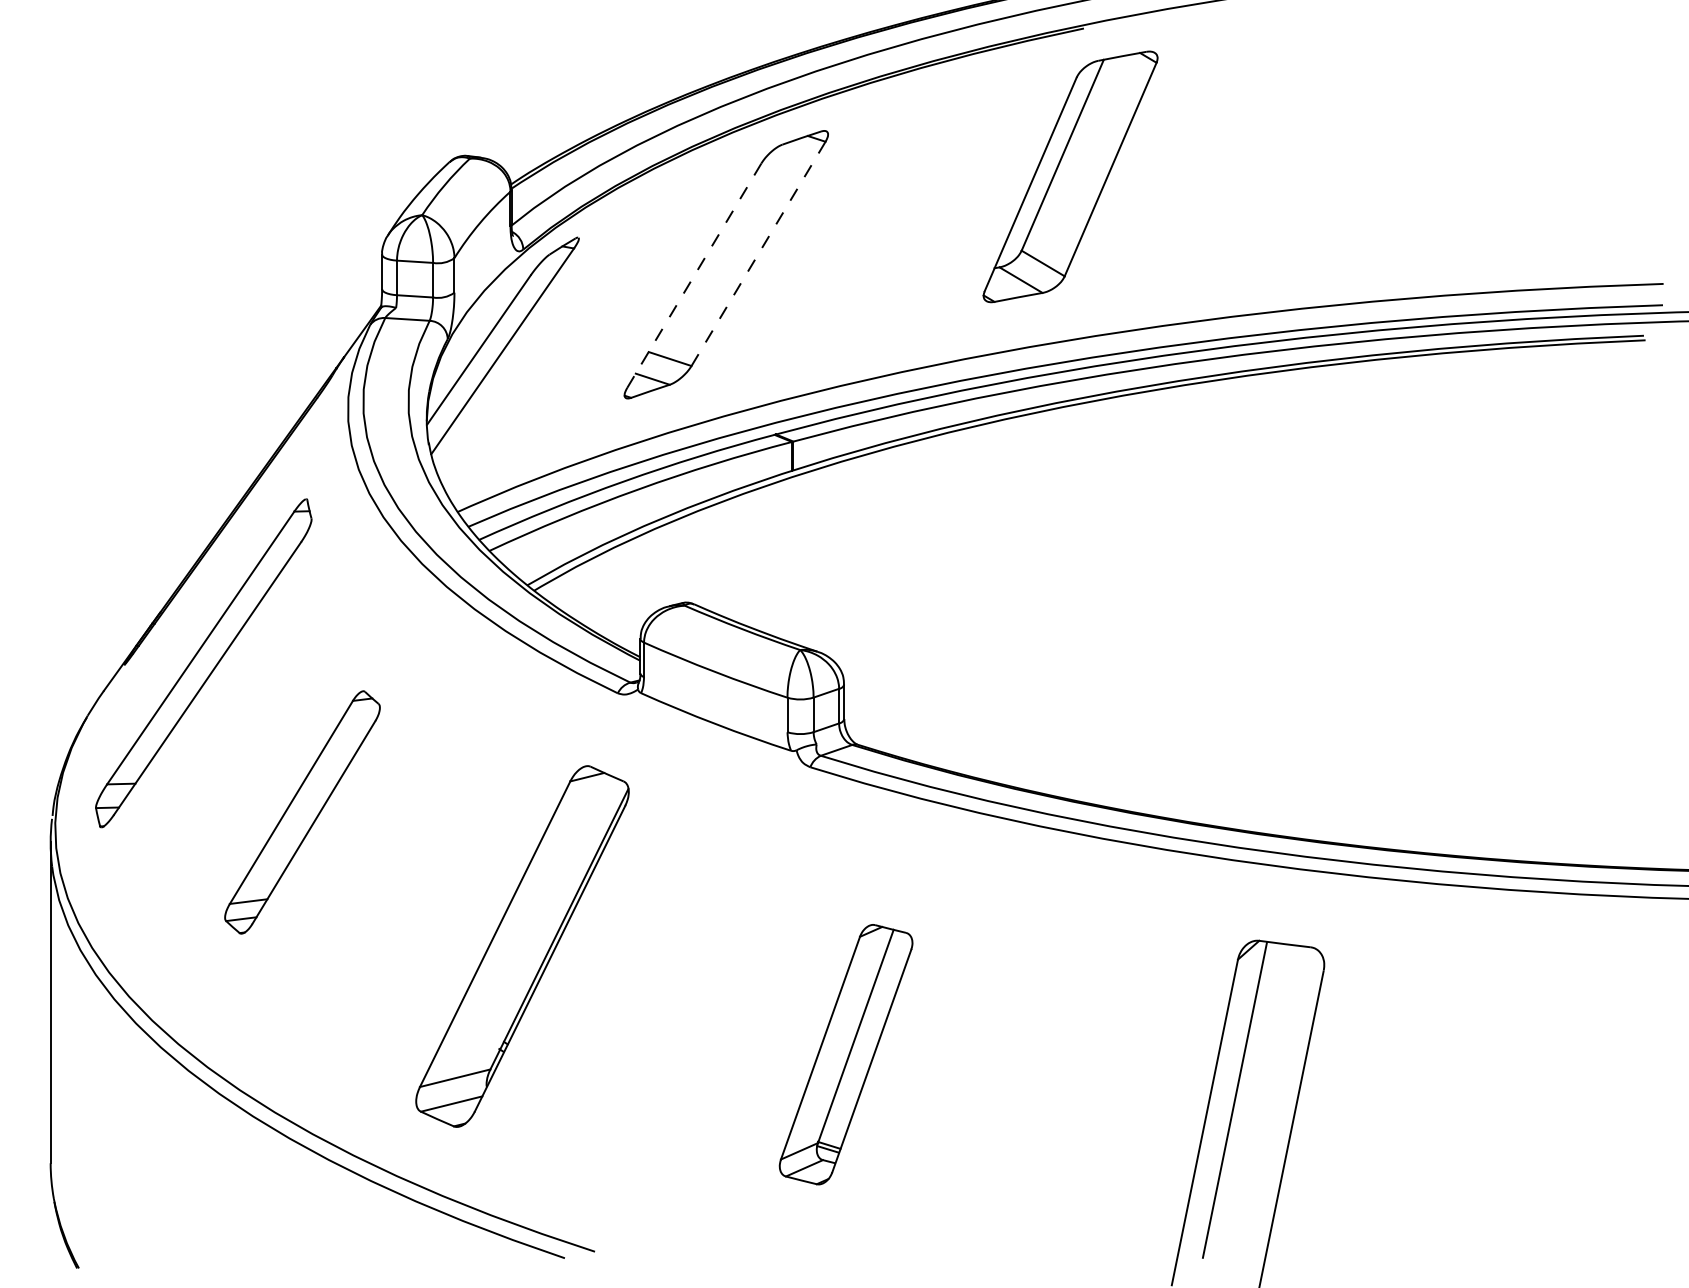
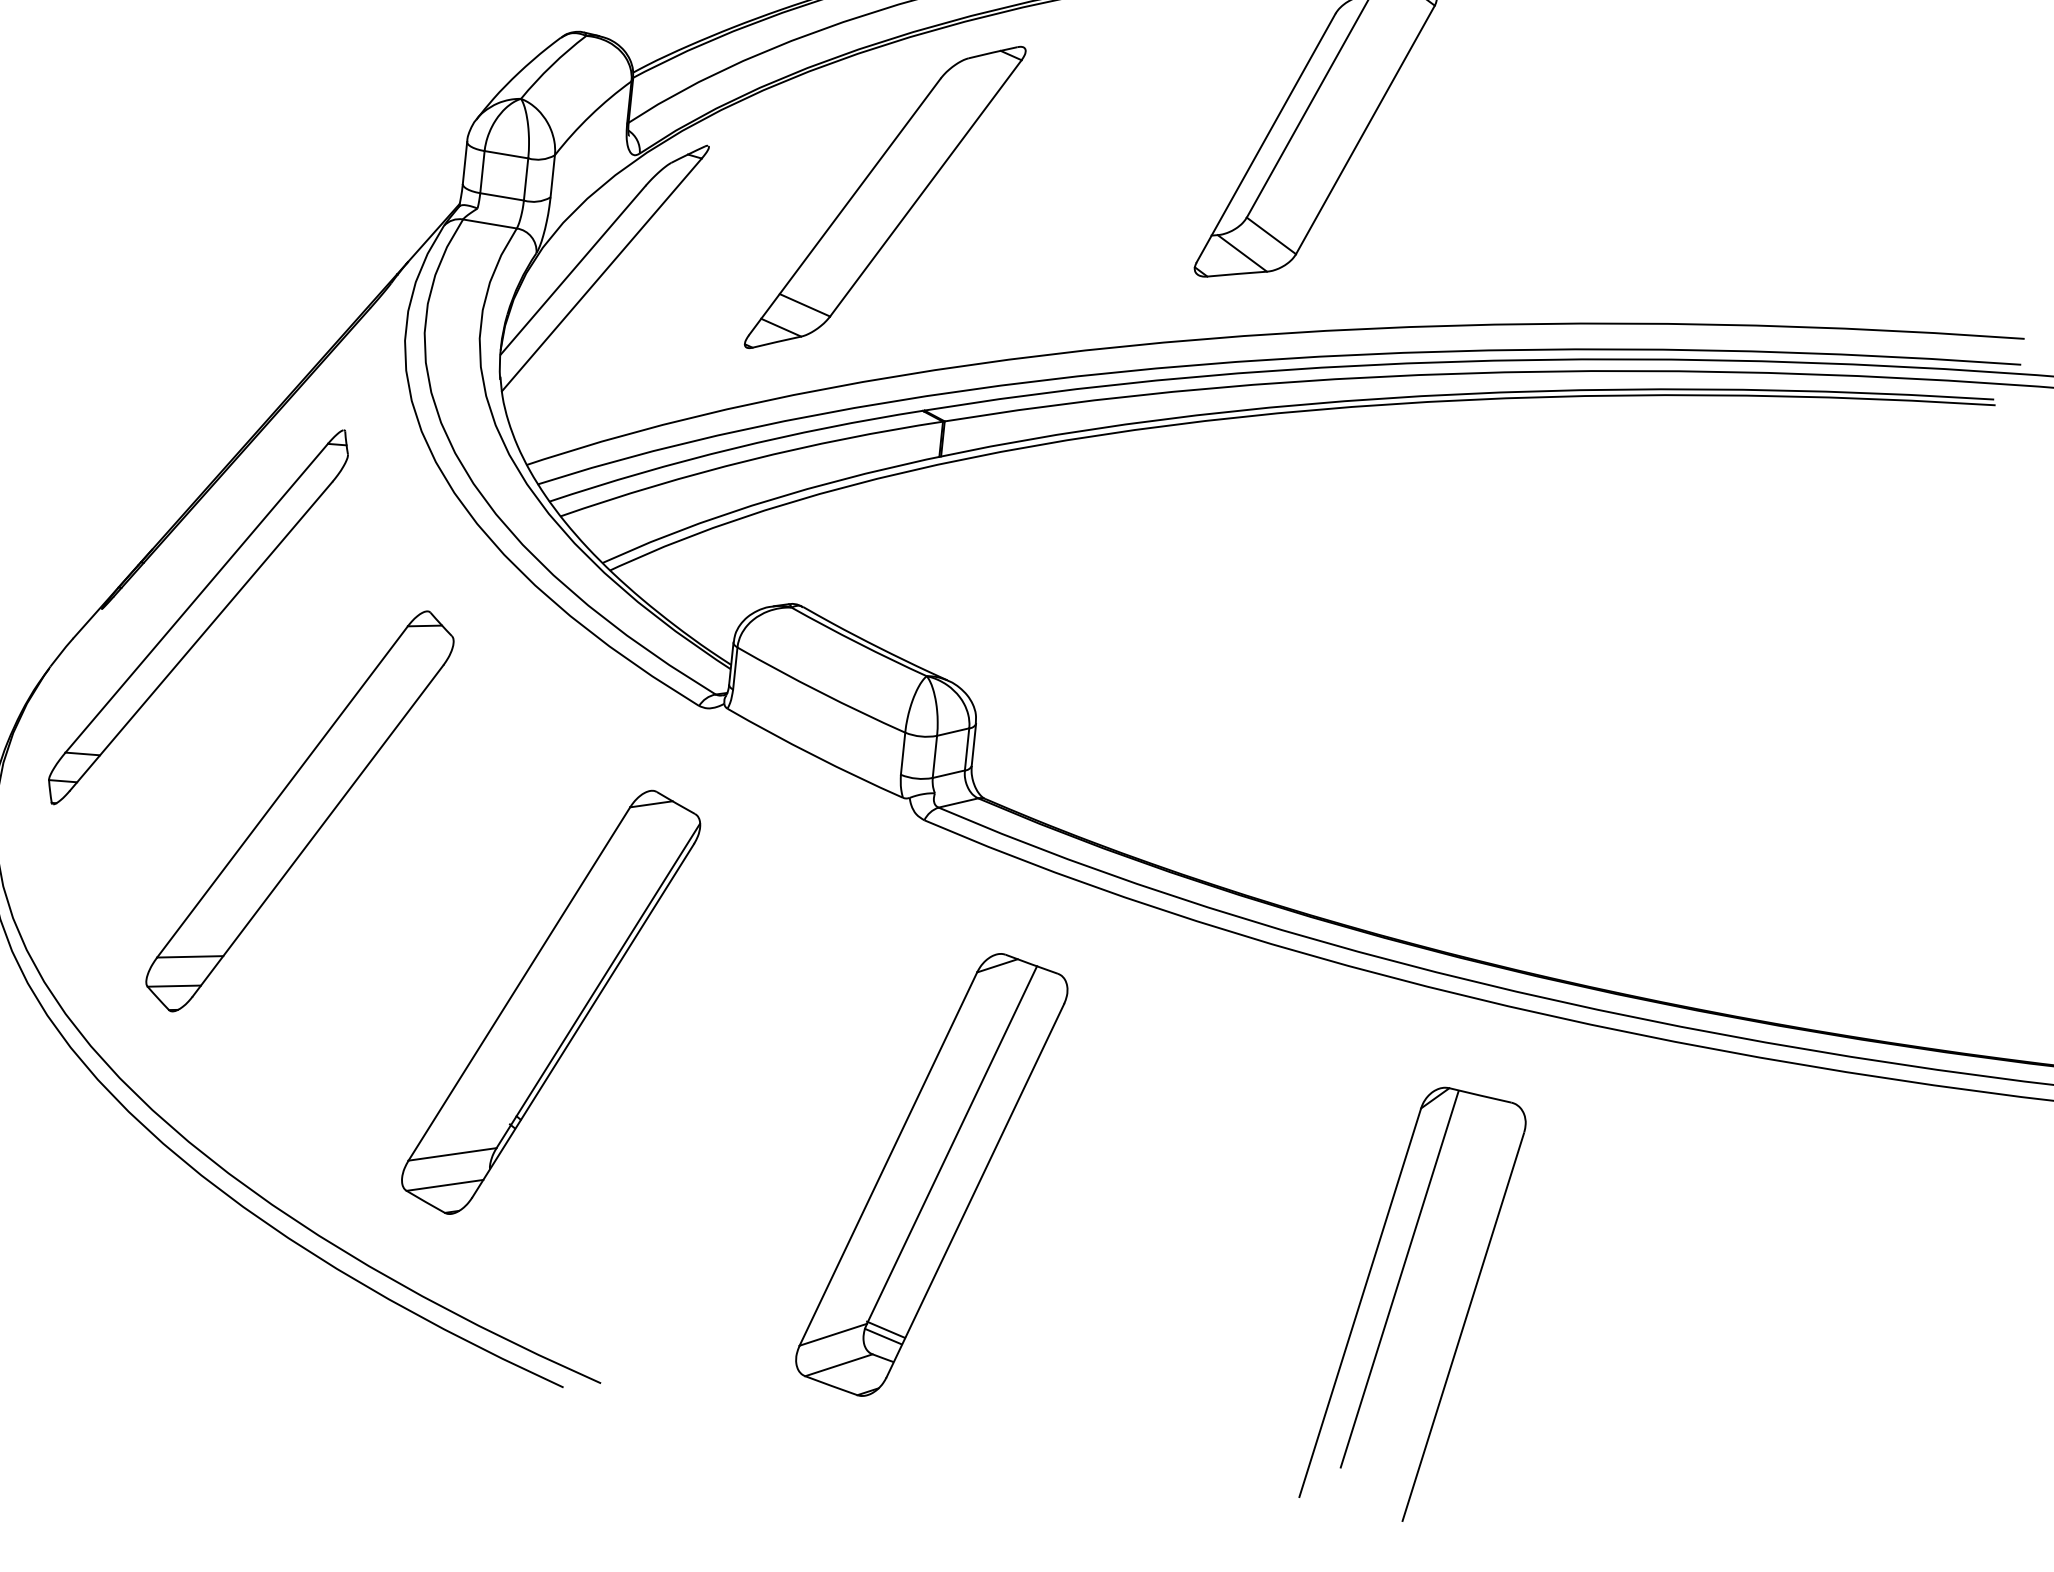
line: (758, 253) -> (925, 187), dashed -> solid
line: (694, 275) -> (845, 206), dashed -> solid
part: (302, 812) -> (299, 811), size x1.43
part: (845, 1054) -> (931, 1174), size x1.43

